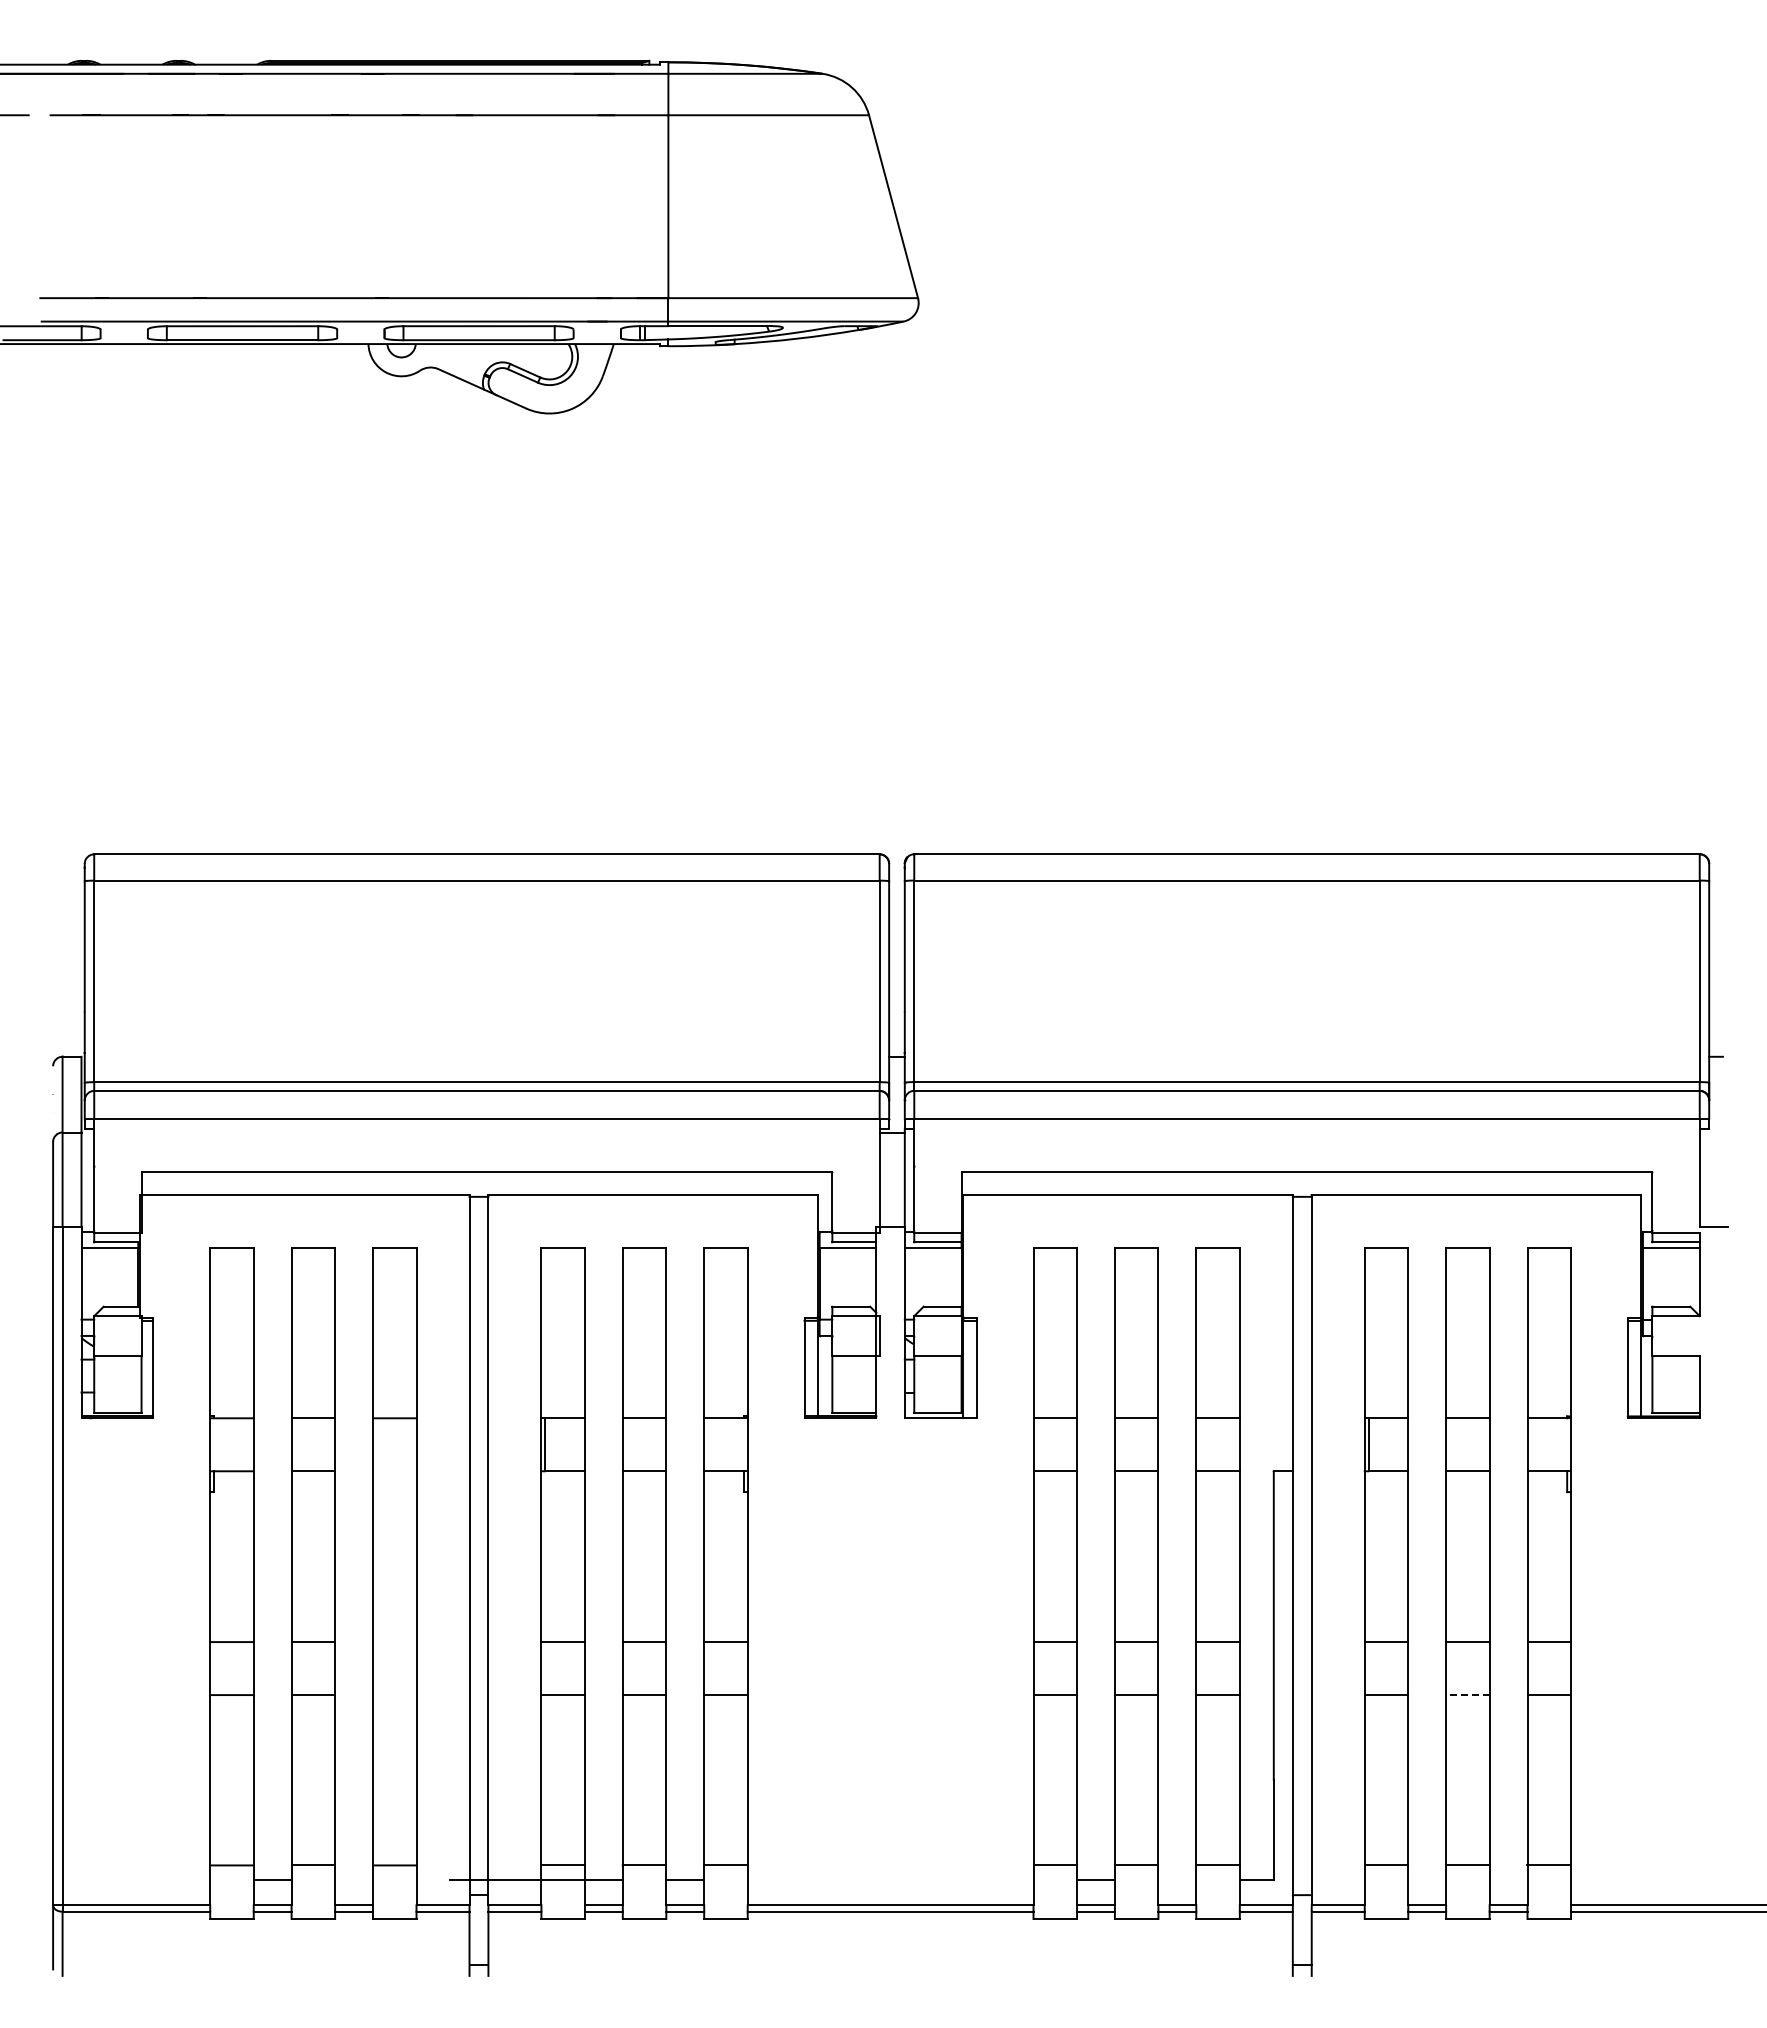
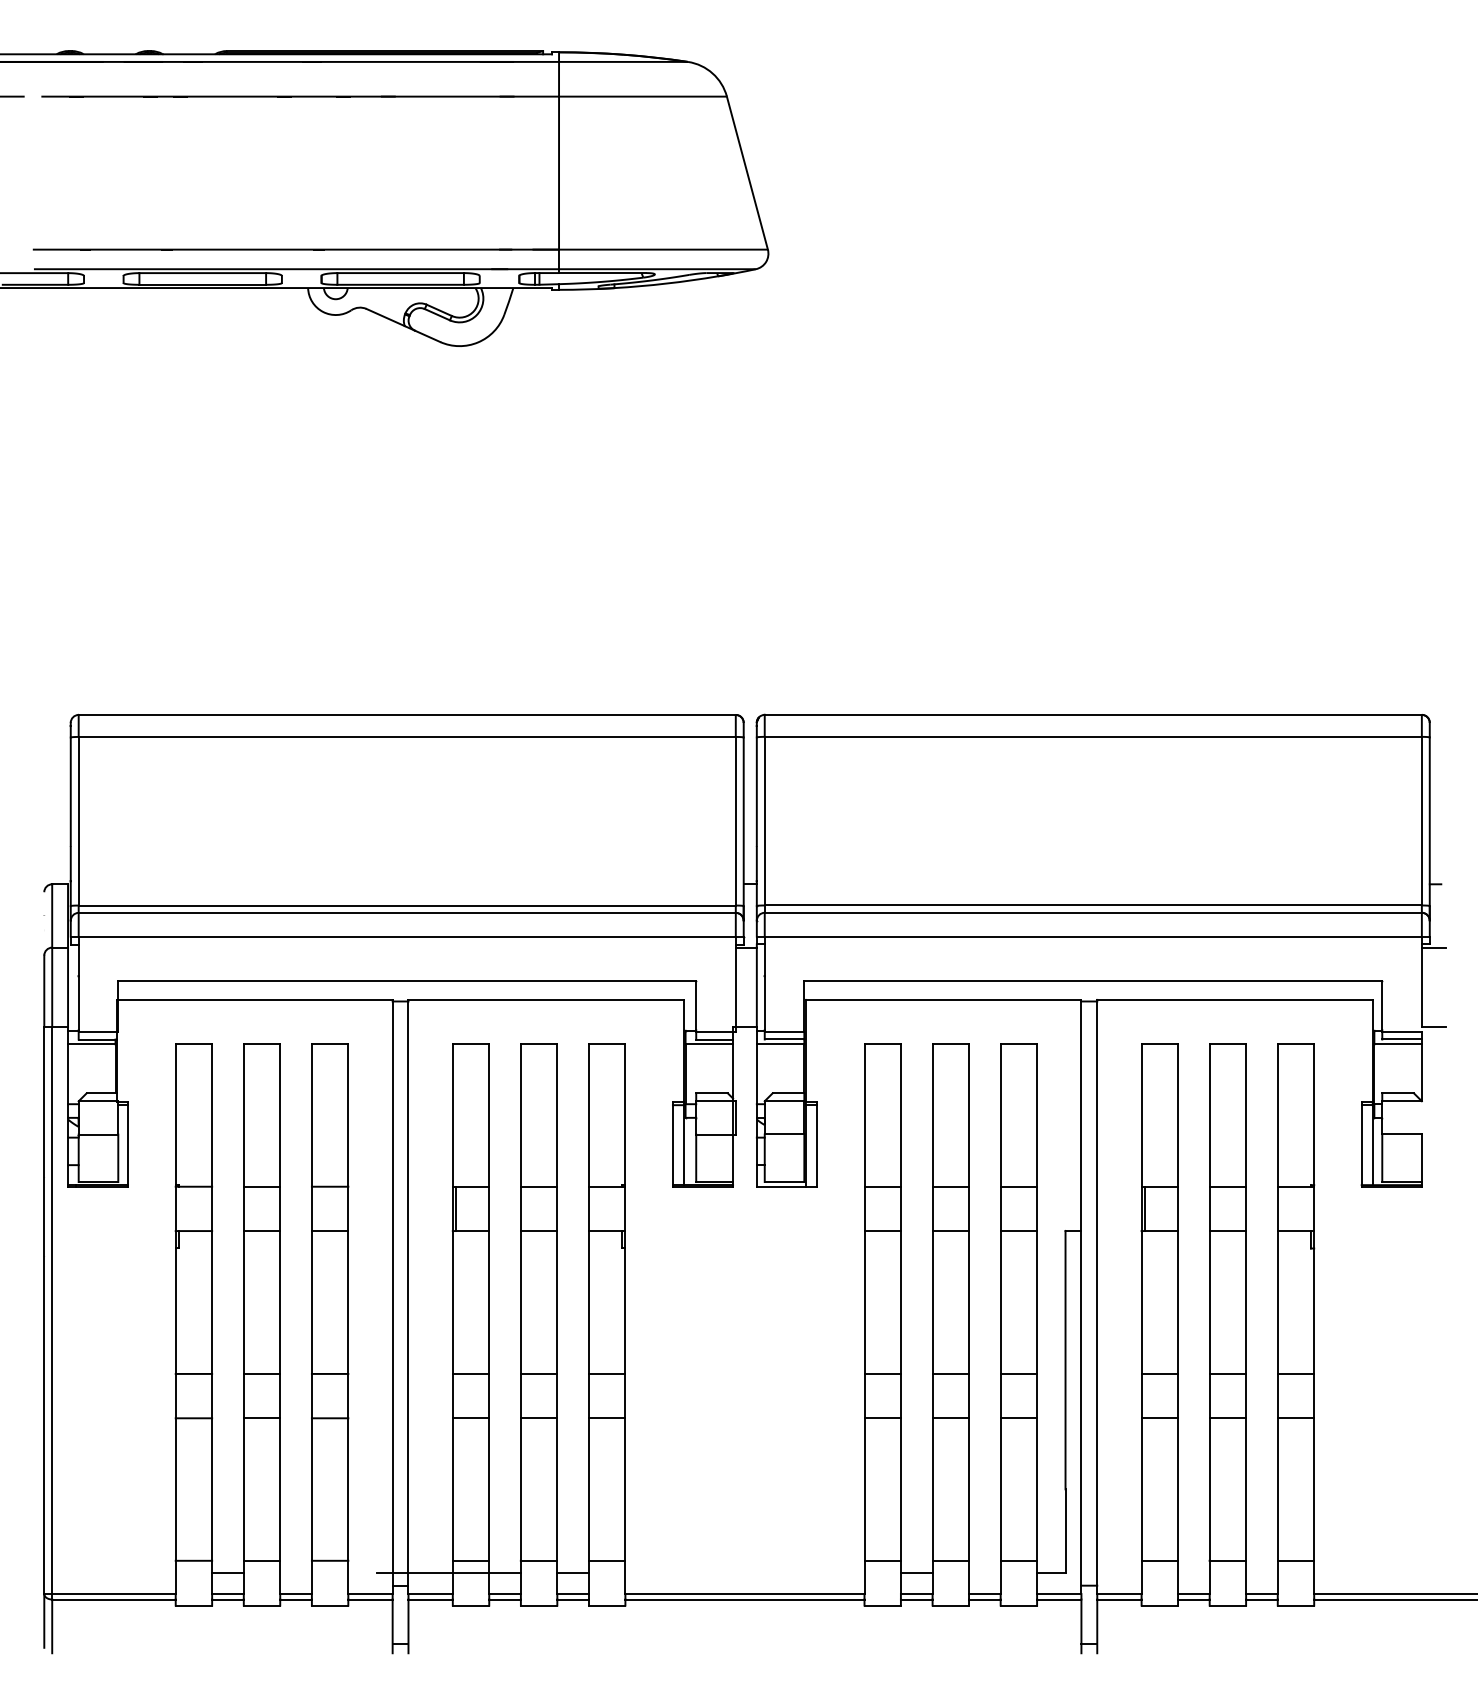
line: (1713, 1132) -> (1433, 947), added
line: (394, 1471) -> (329, 1231), added
line: (394, 1642) -> (329, 1374), added
line: (1467, 1694) -> (1227, 1417), dashed -> solid
line: (394, 1695) -> (329, 1418), added

